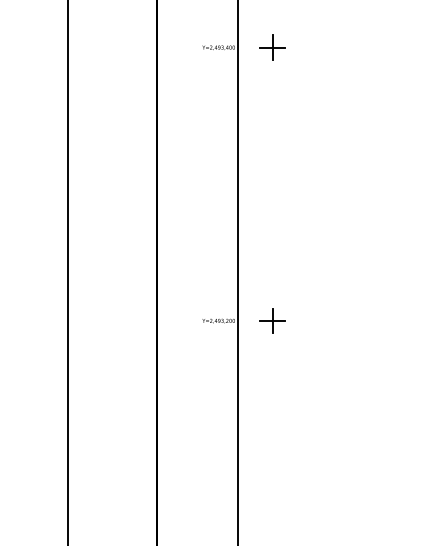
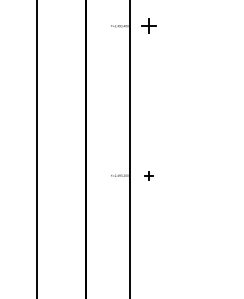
part: (271, 320) -> (148, 175), size x0.6

